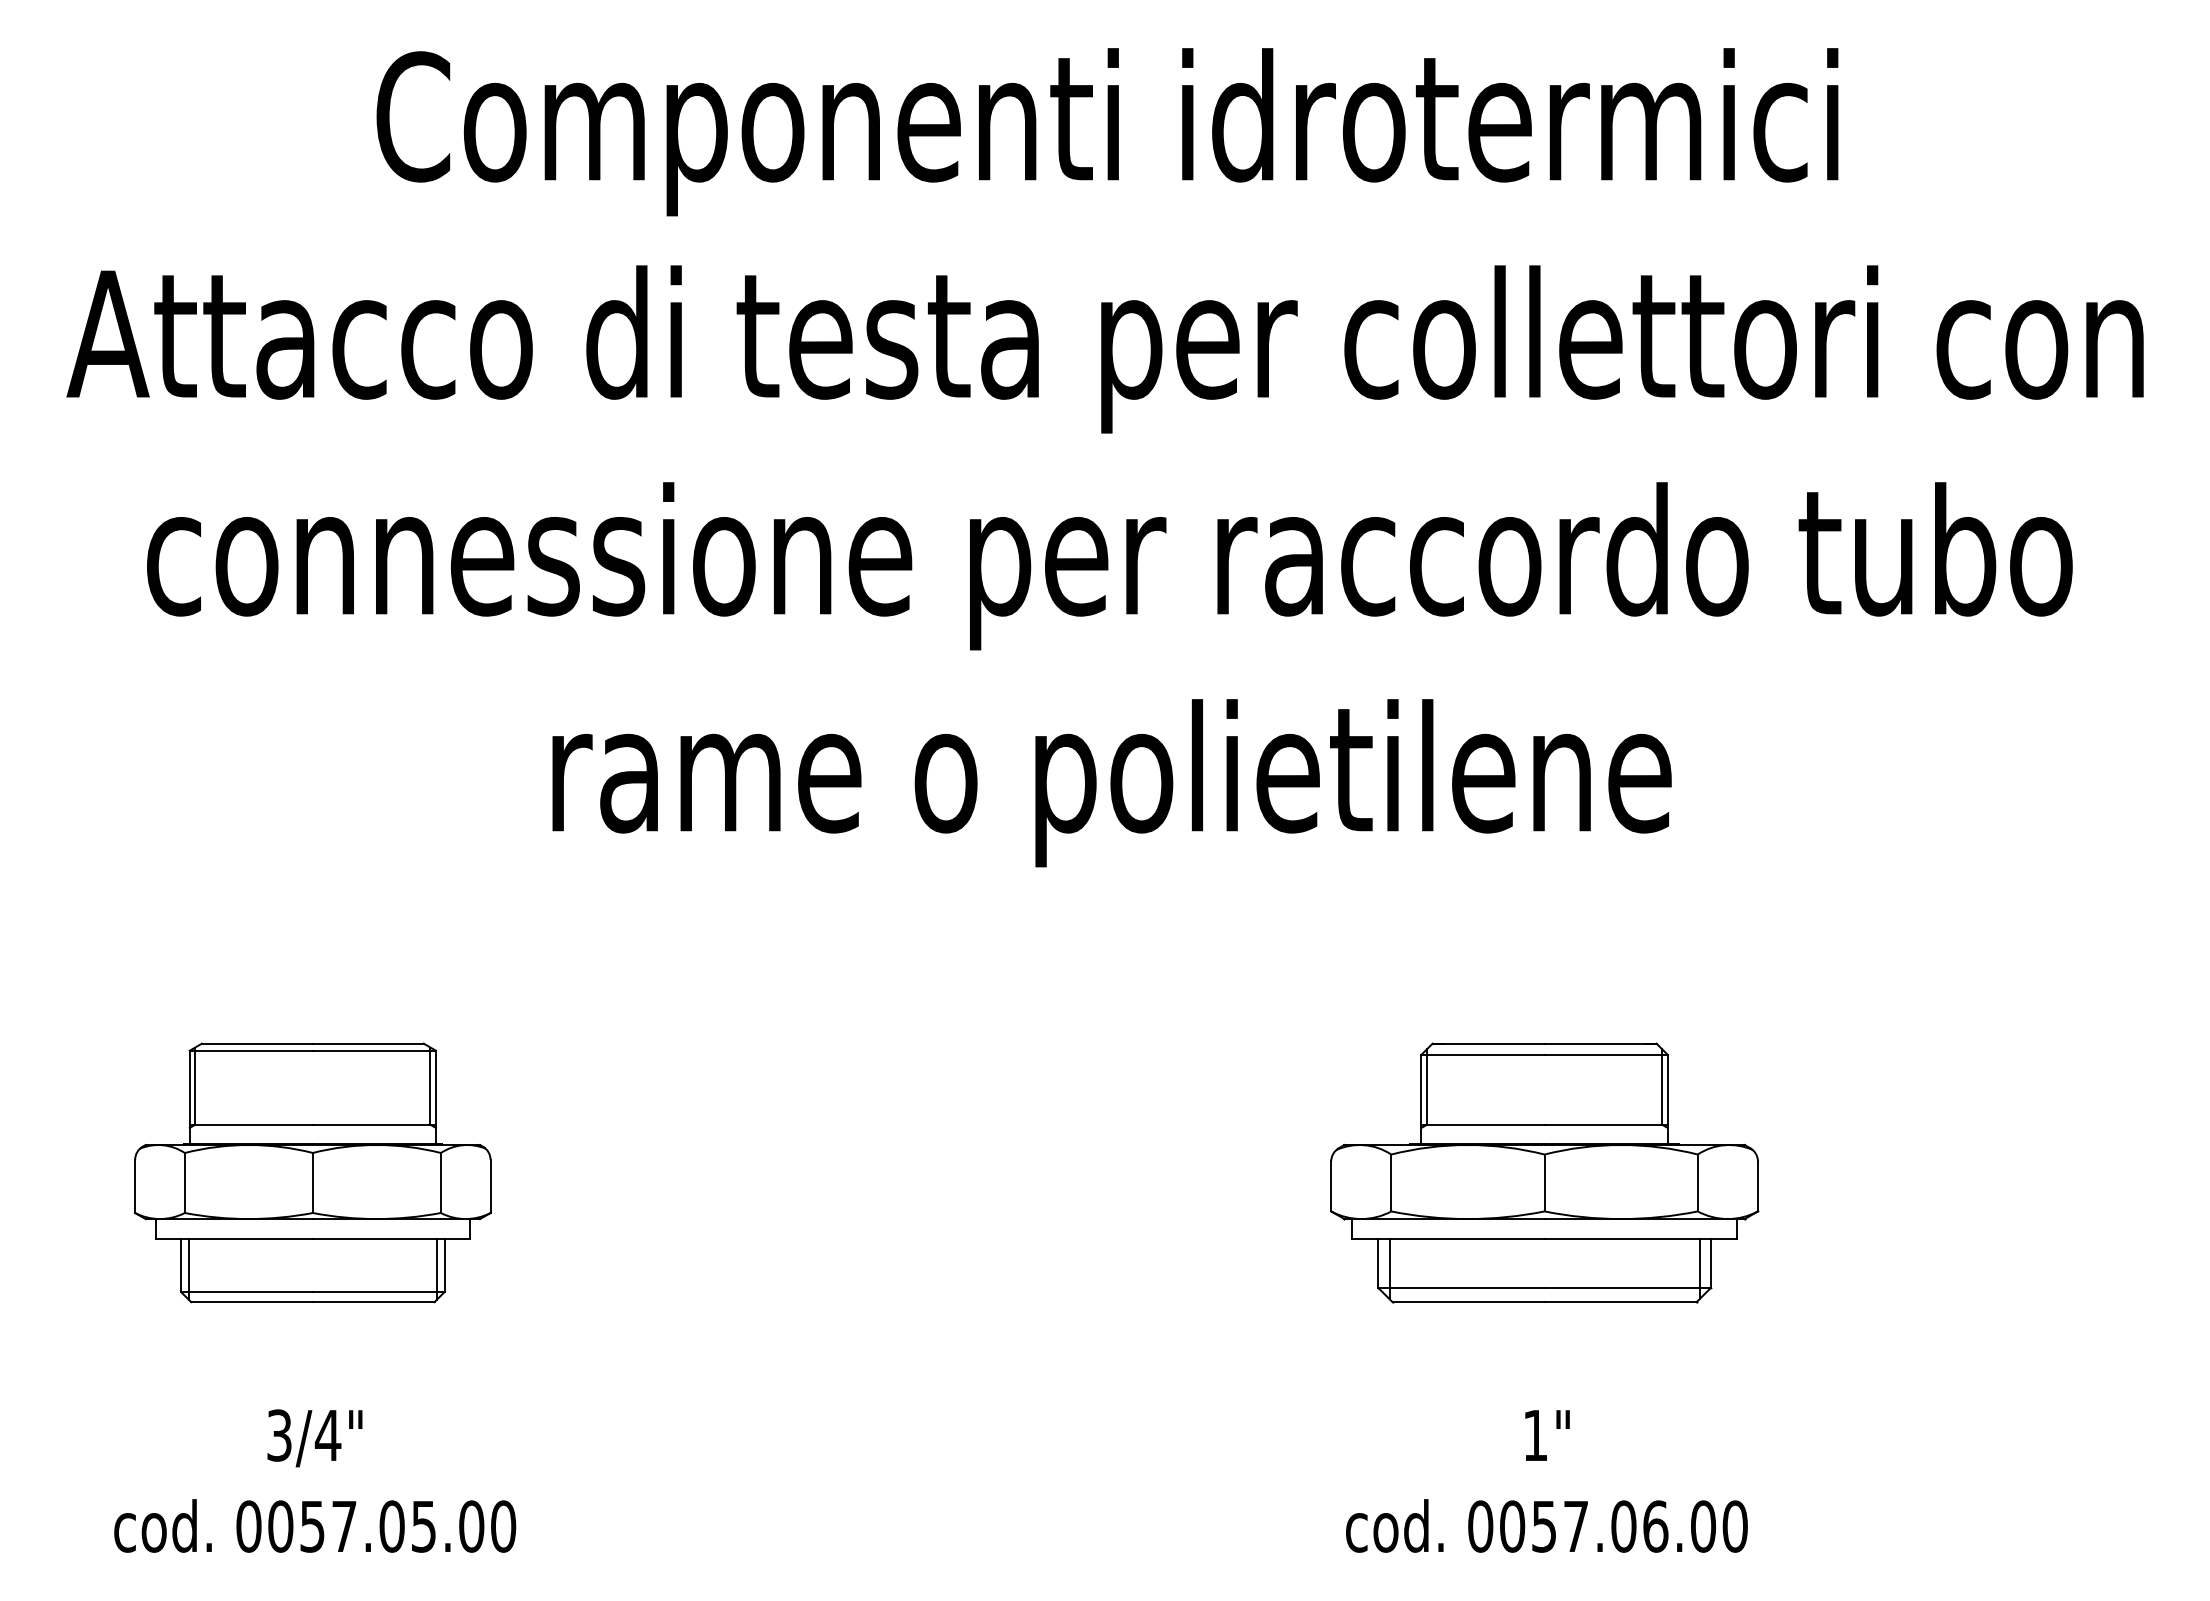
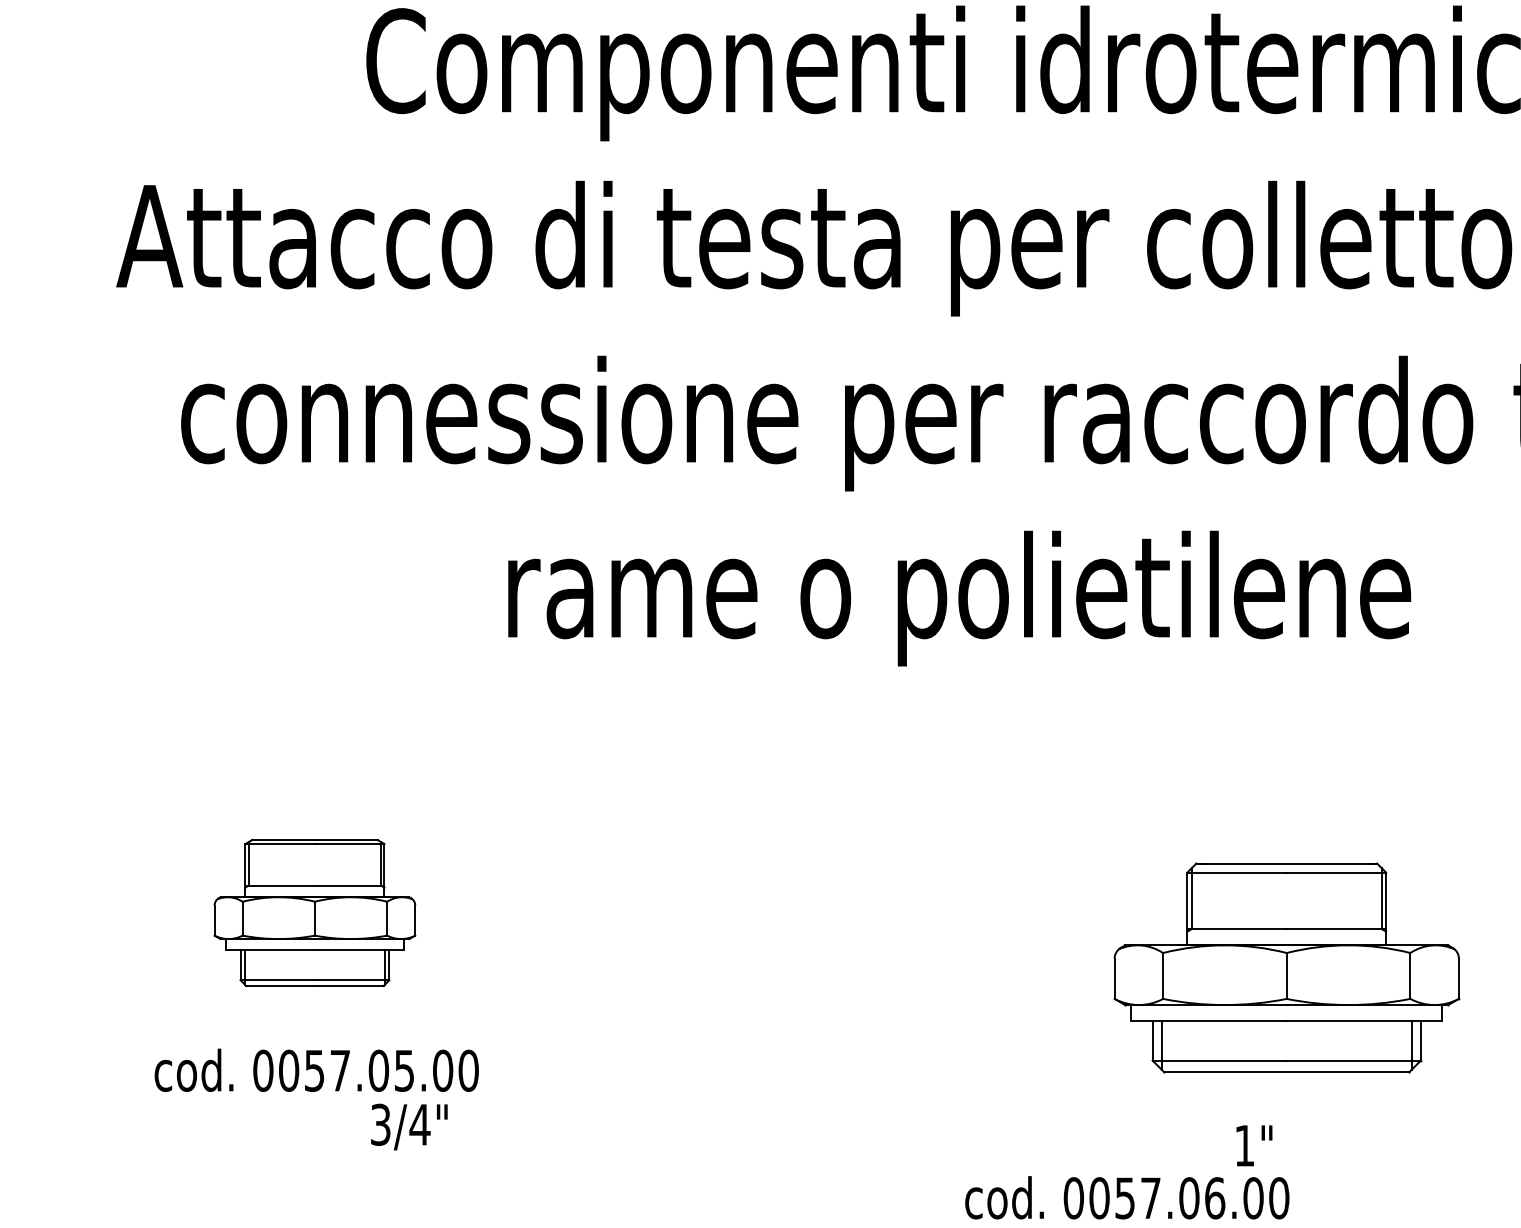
part: (312, 1172) -> (314, 912), size x0.7
part: (1544, 1172) -> (1286, 967), moved
text: (1547, 1435) -> (1254, 1145), moved
text: (314, 1438) -> (409, 1127), moved
text: (315, 1525) -> (317, 1069), moved
text: (1546, 1525) -> (1126, 1197), moved

